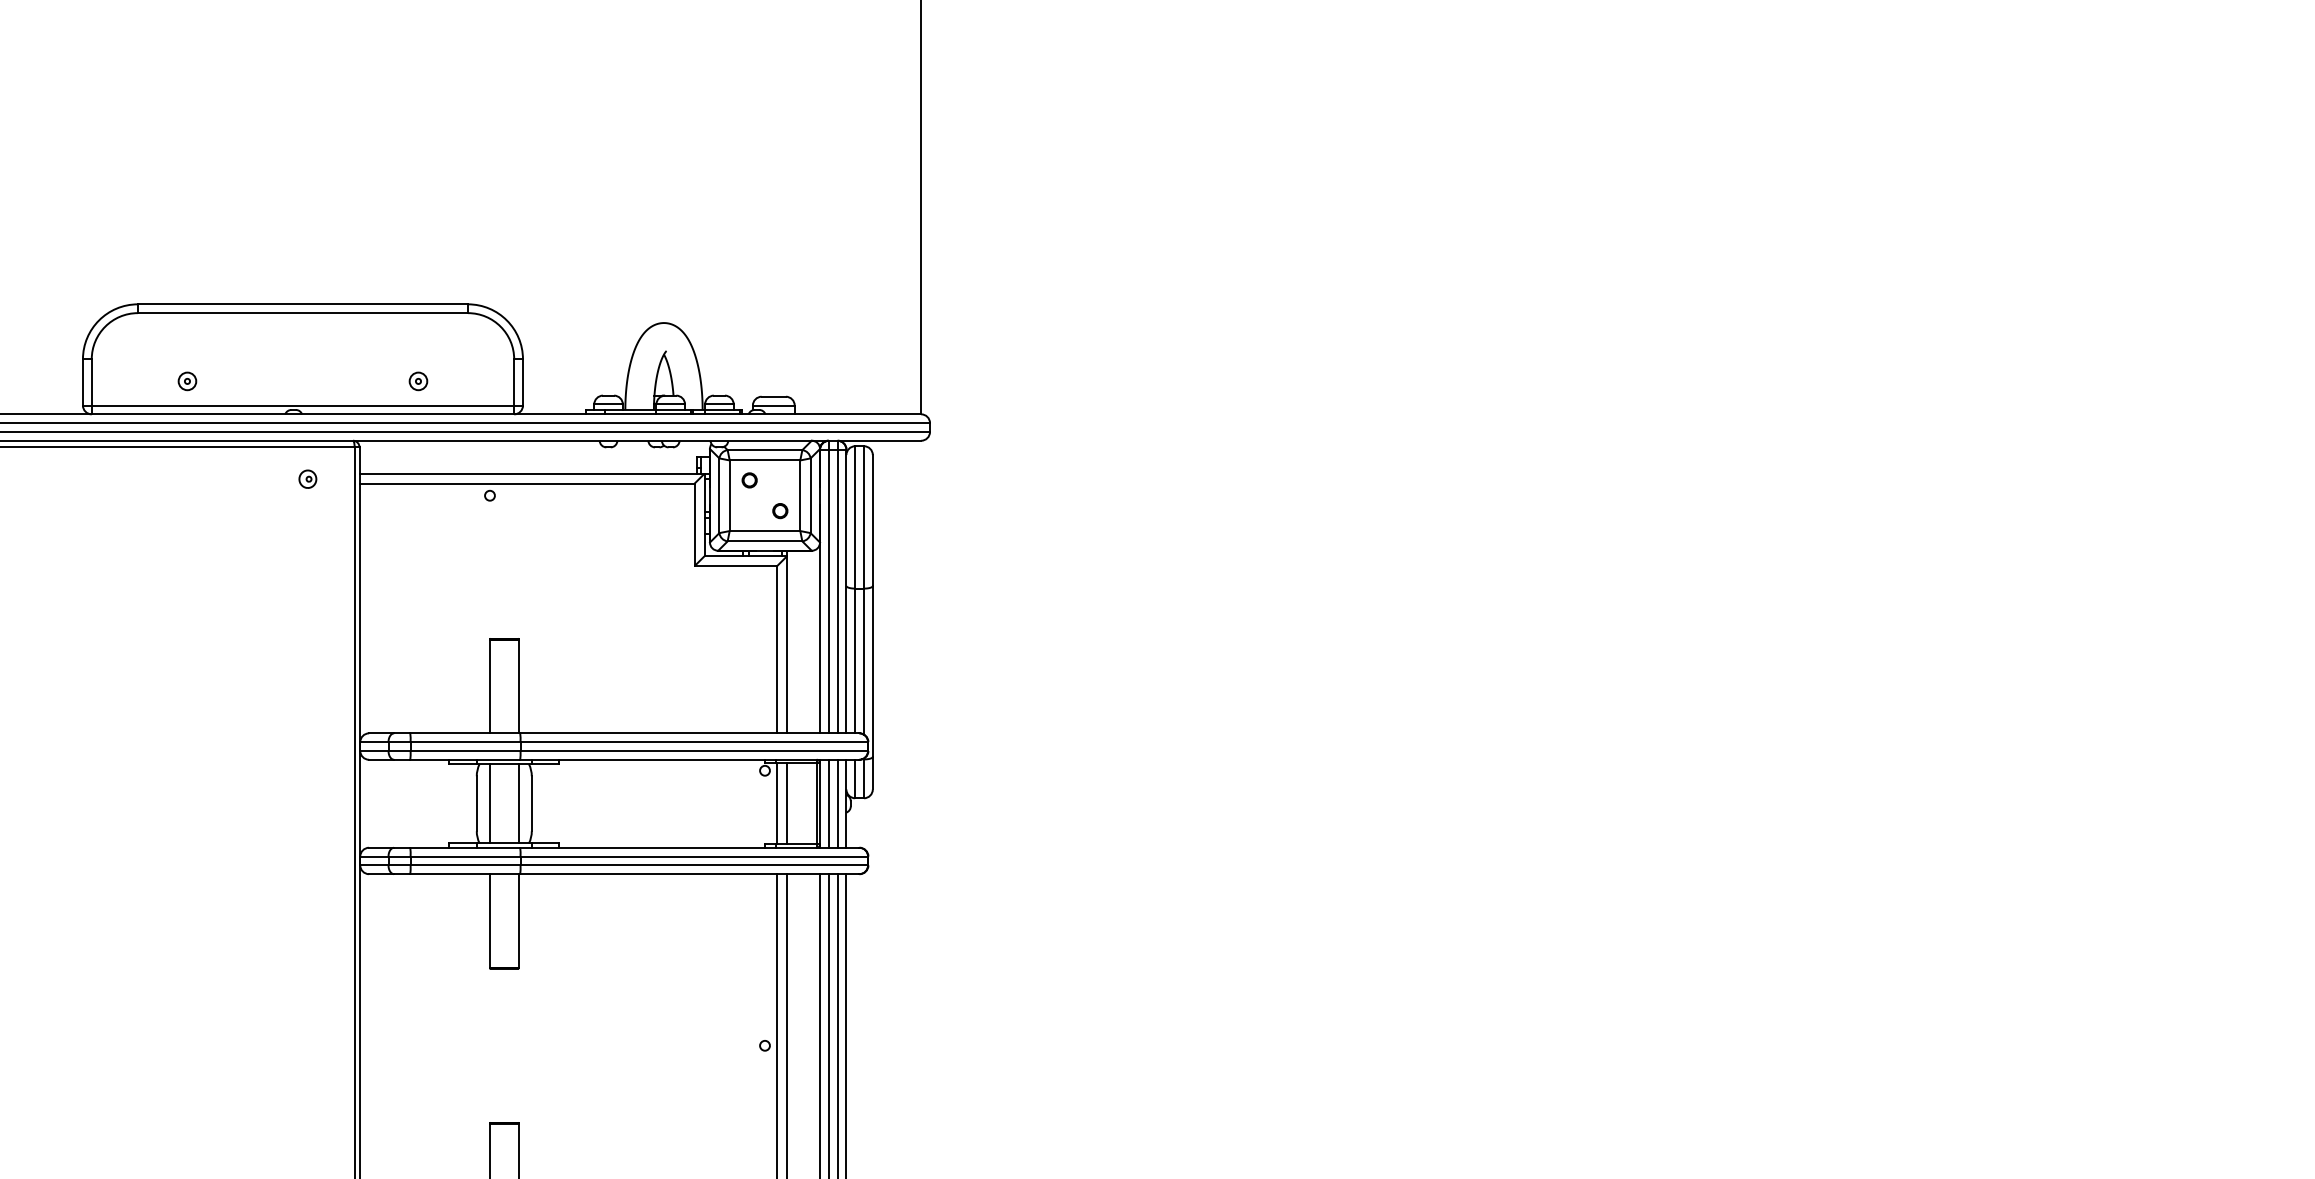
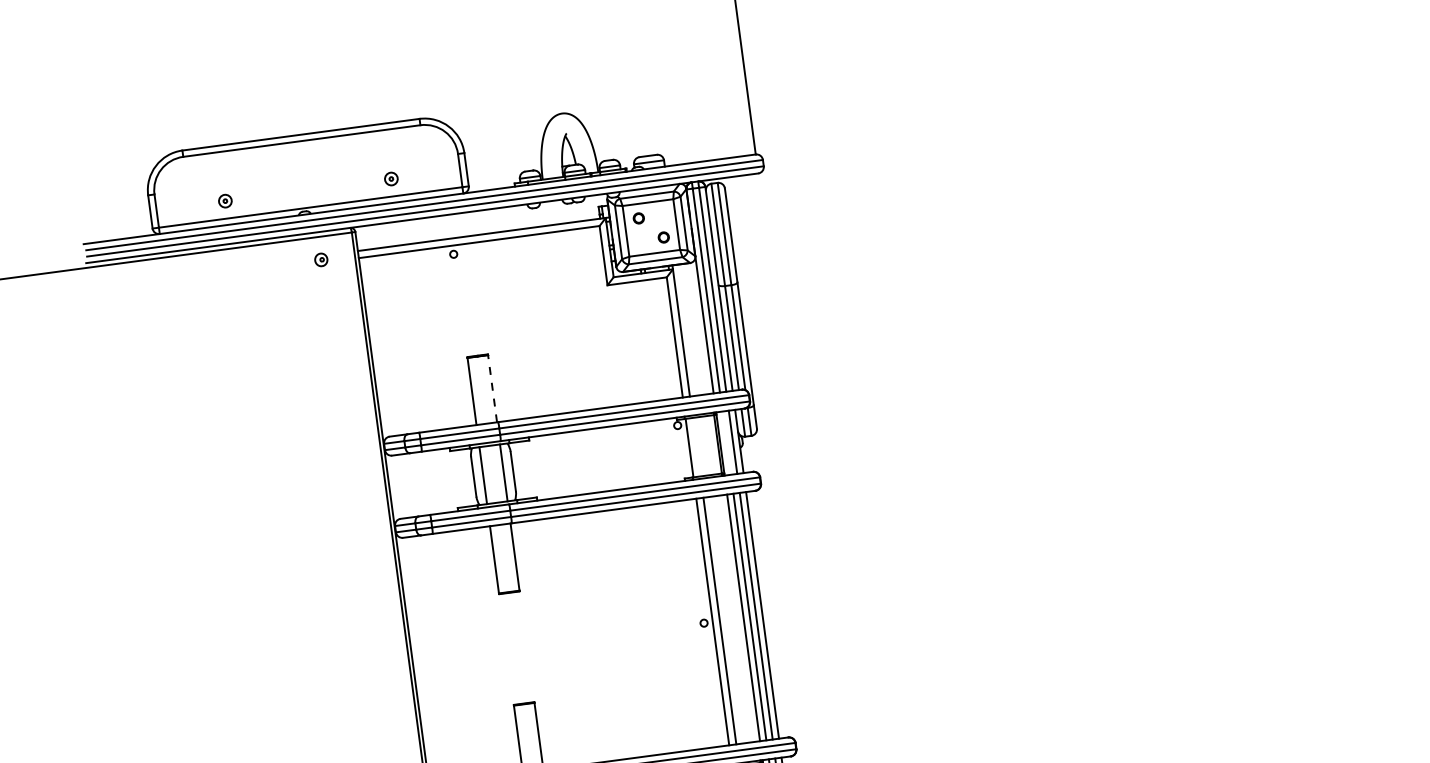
line: (518, 686) -> (492, 388), solid -> dashed
line: (787, 803) -> (697, 446), removed
line: (828, 803) -> (726, 443), removed

